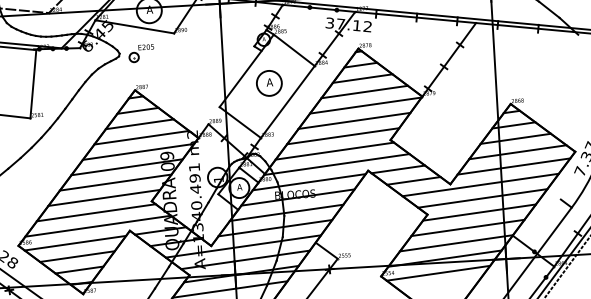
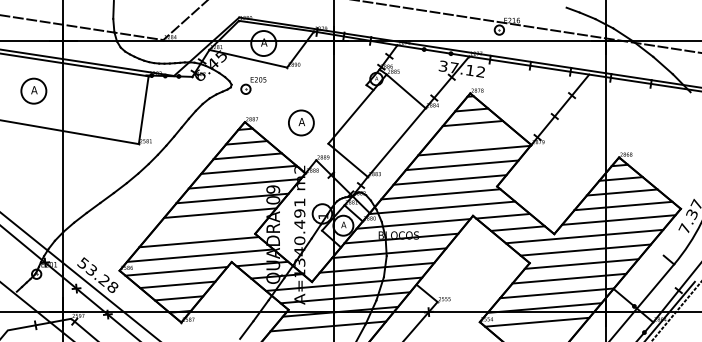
part: (269, 82) -> (301, 122), moved
line: (364, 91) -> (473, 136), removed
line: (103, 197) -> (207, 227), removed

